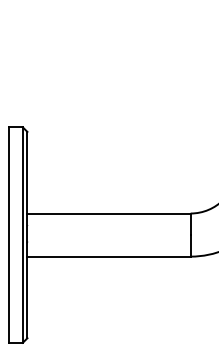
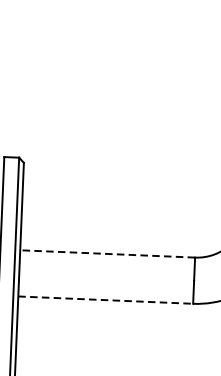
line: (109, 213) -> (108, 253), solid -> dashed
line: (109, 256) -> (106, 300), solid -> dashed

